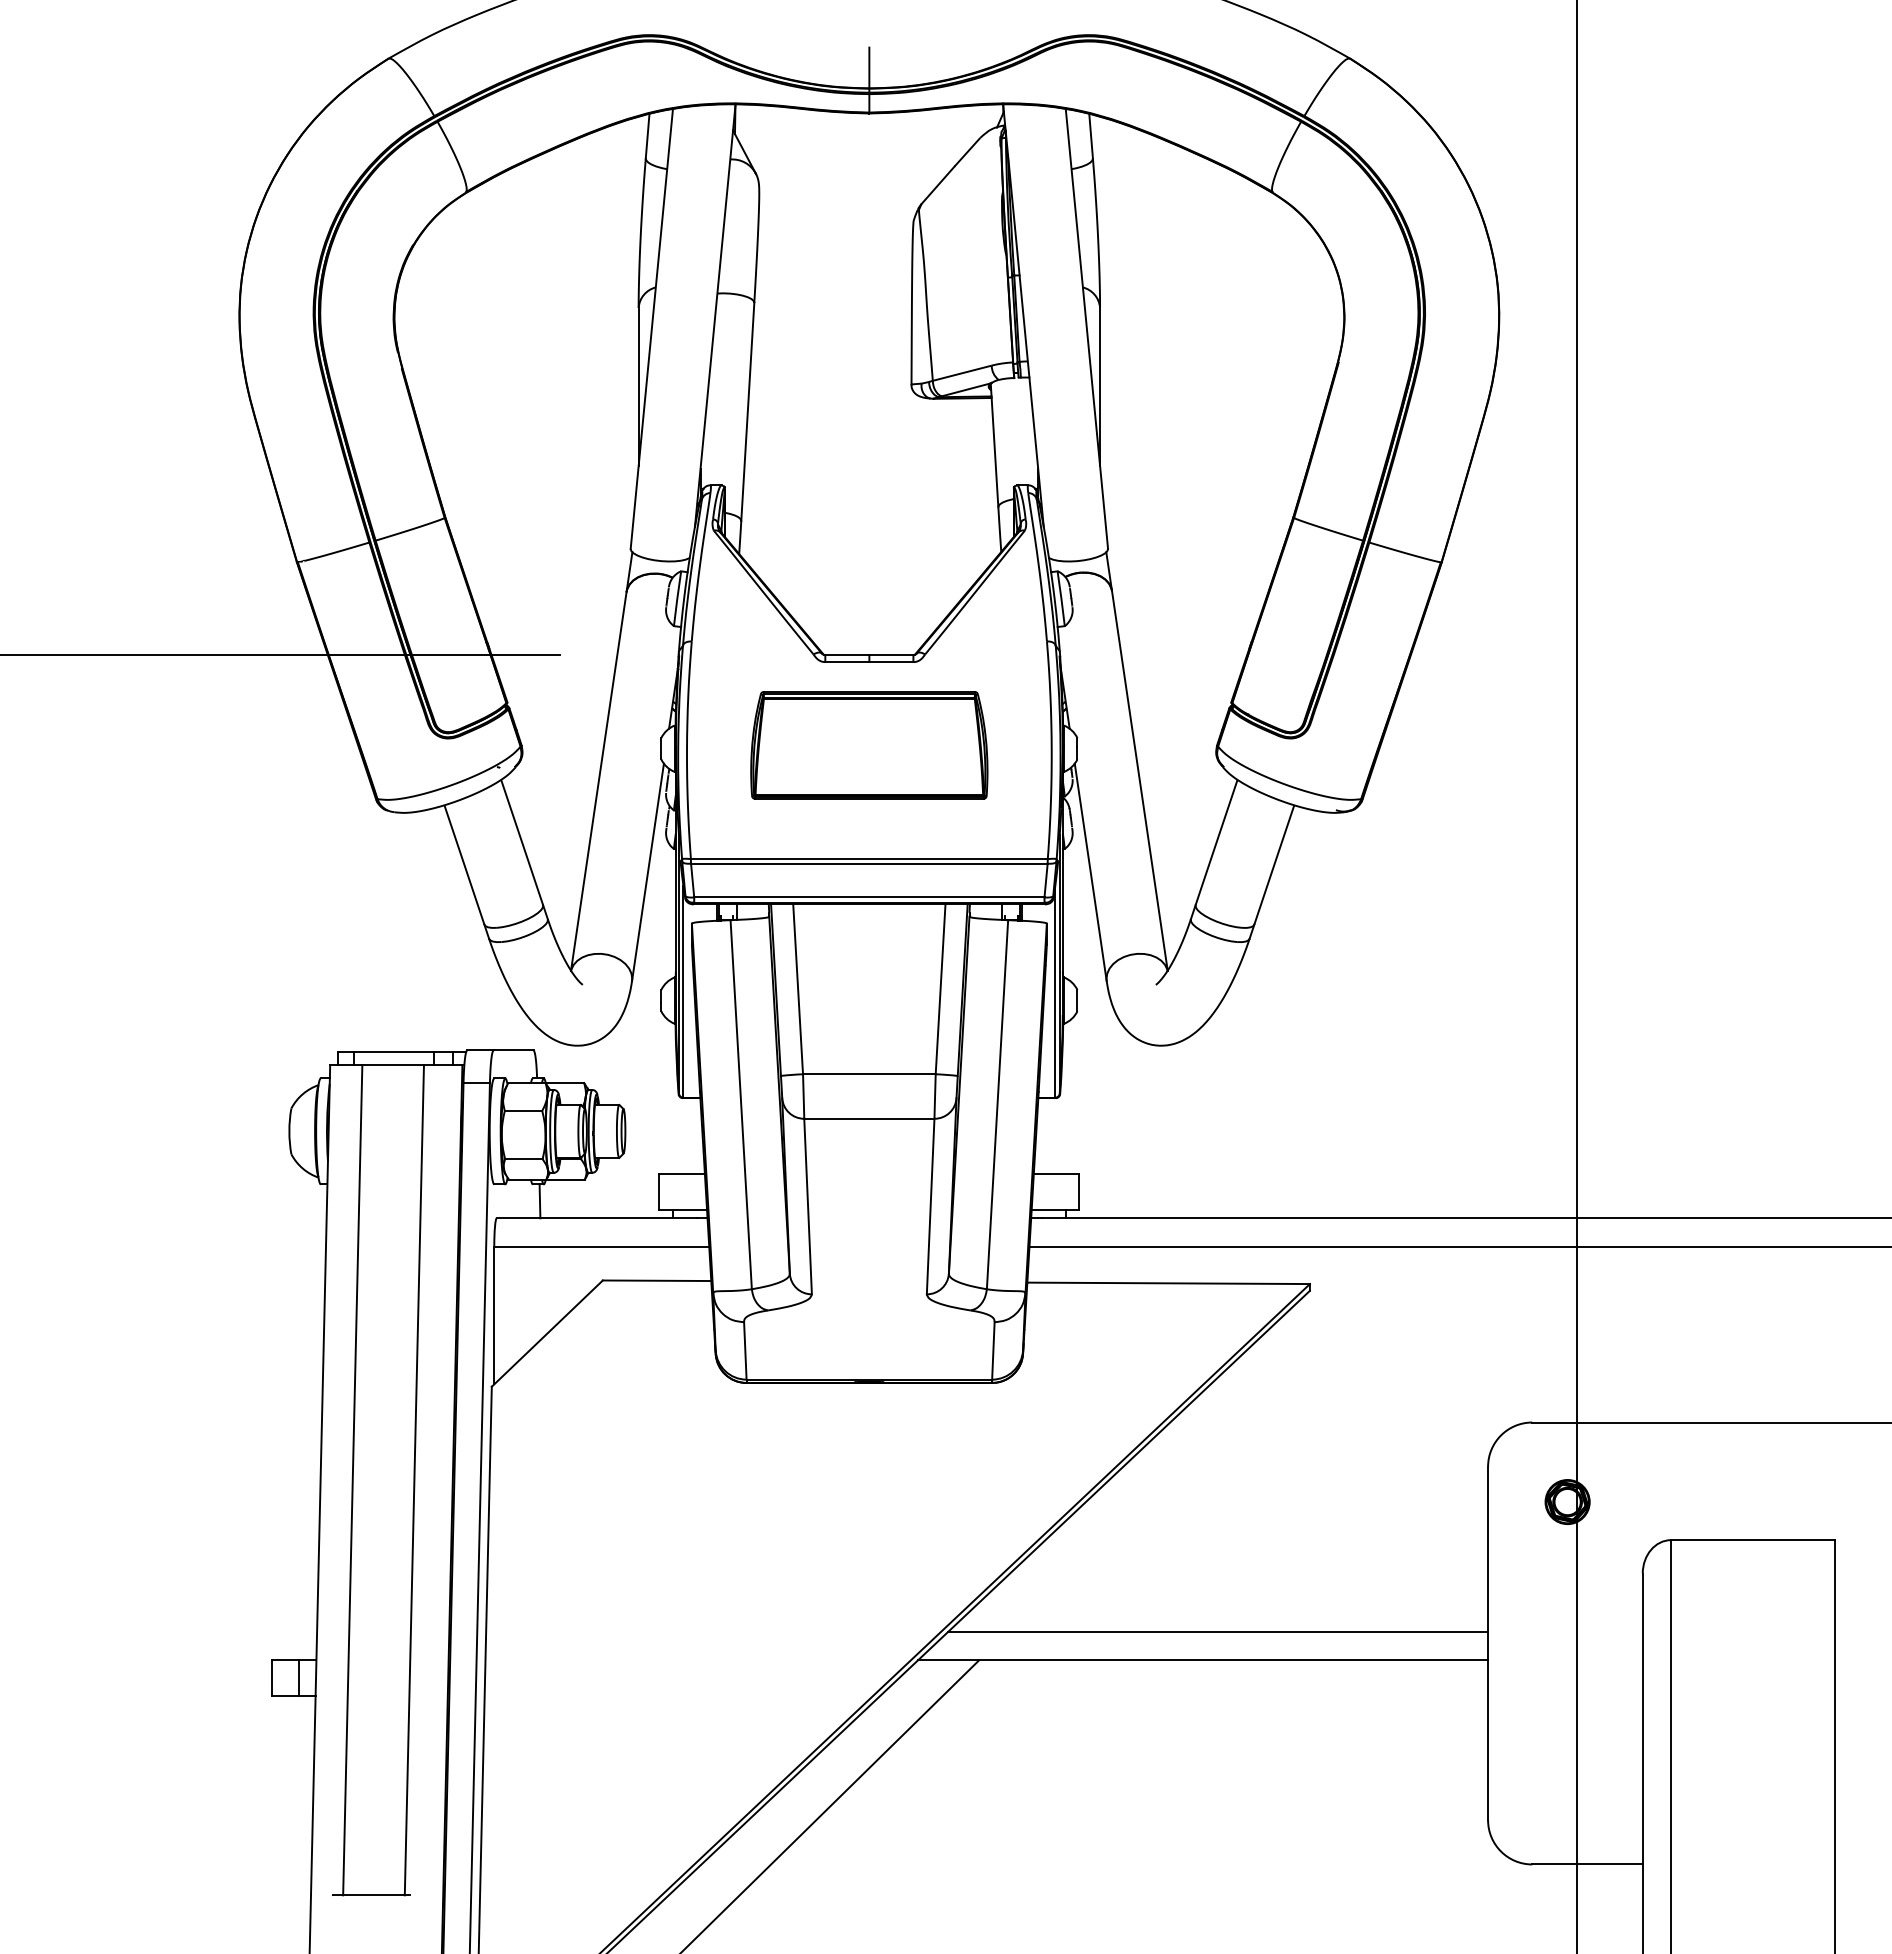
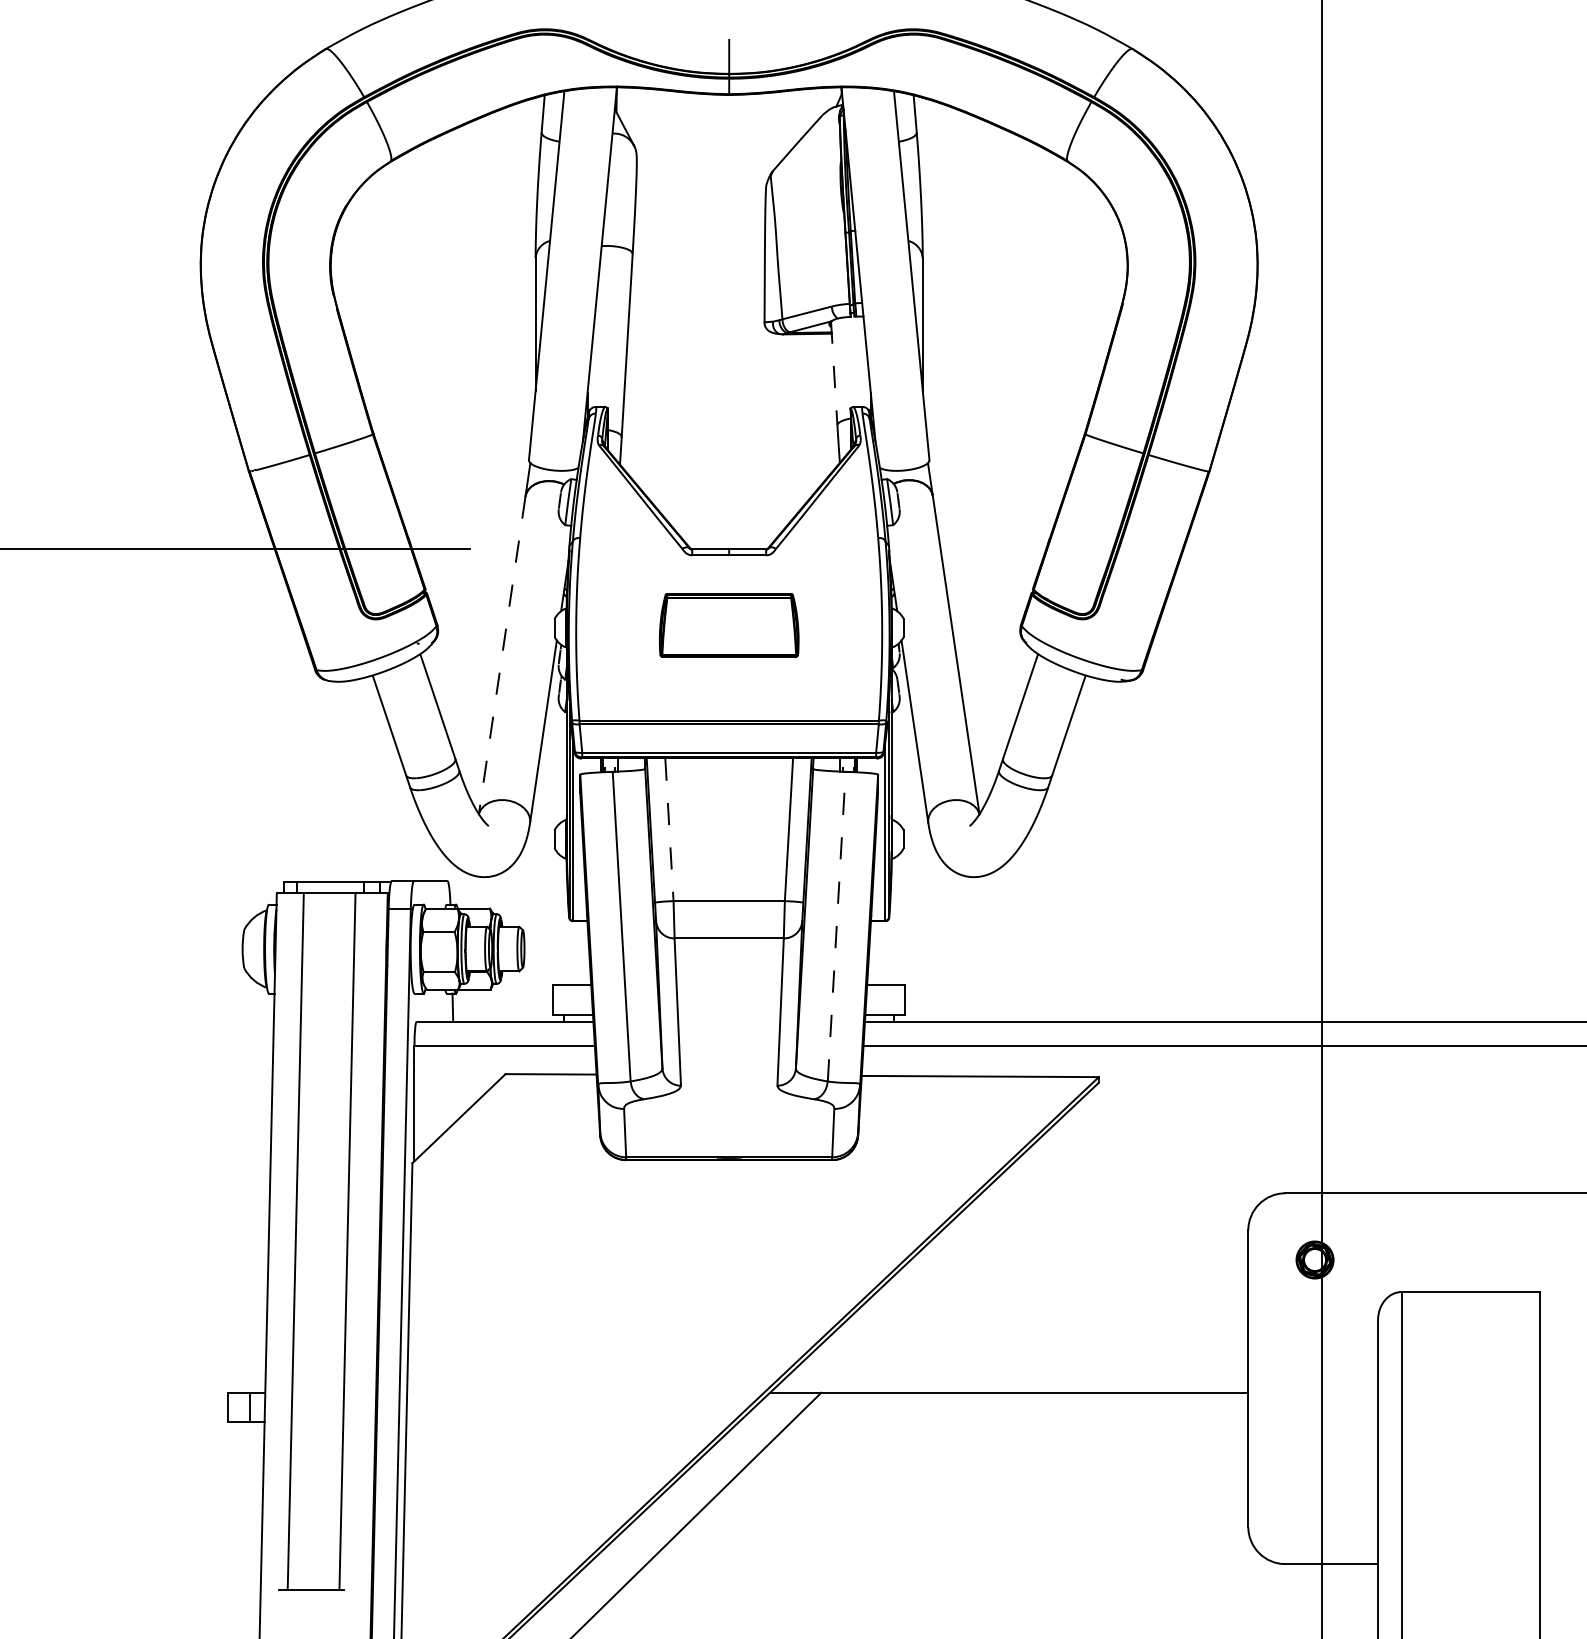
line: (994, 445) -> (834, 373), solid -> dashed
part: (869, 745) -> (729, 625), size x0.7
line: (598, 781) -> (501, 655), solid -> dashed
line: (798, 989) -> (669, 829), solid -> dashed
line: (997, 1104) -> (836, 926), solid -> dashed
line: (1218, 1632) -> (1022, 1369), removed

